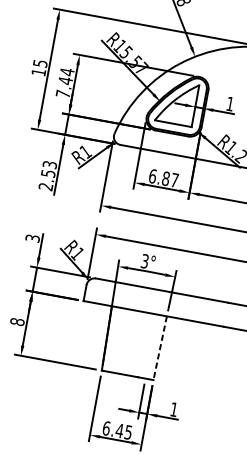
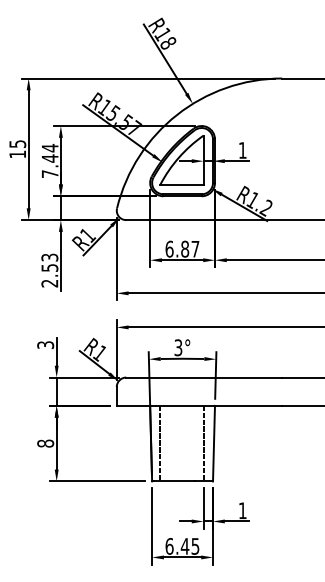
line: (114, 339) -> (160, 443), added
line: (151, 346) -> (203, 443), added
line: (160, 348) -> (214, 443), dashed -> solid

